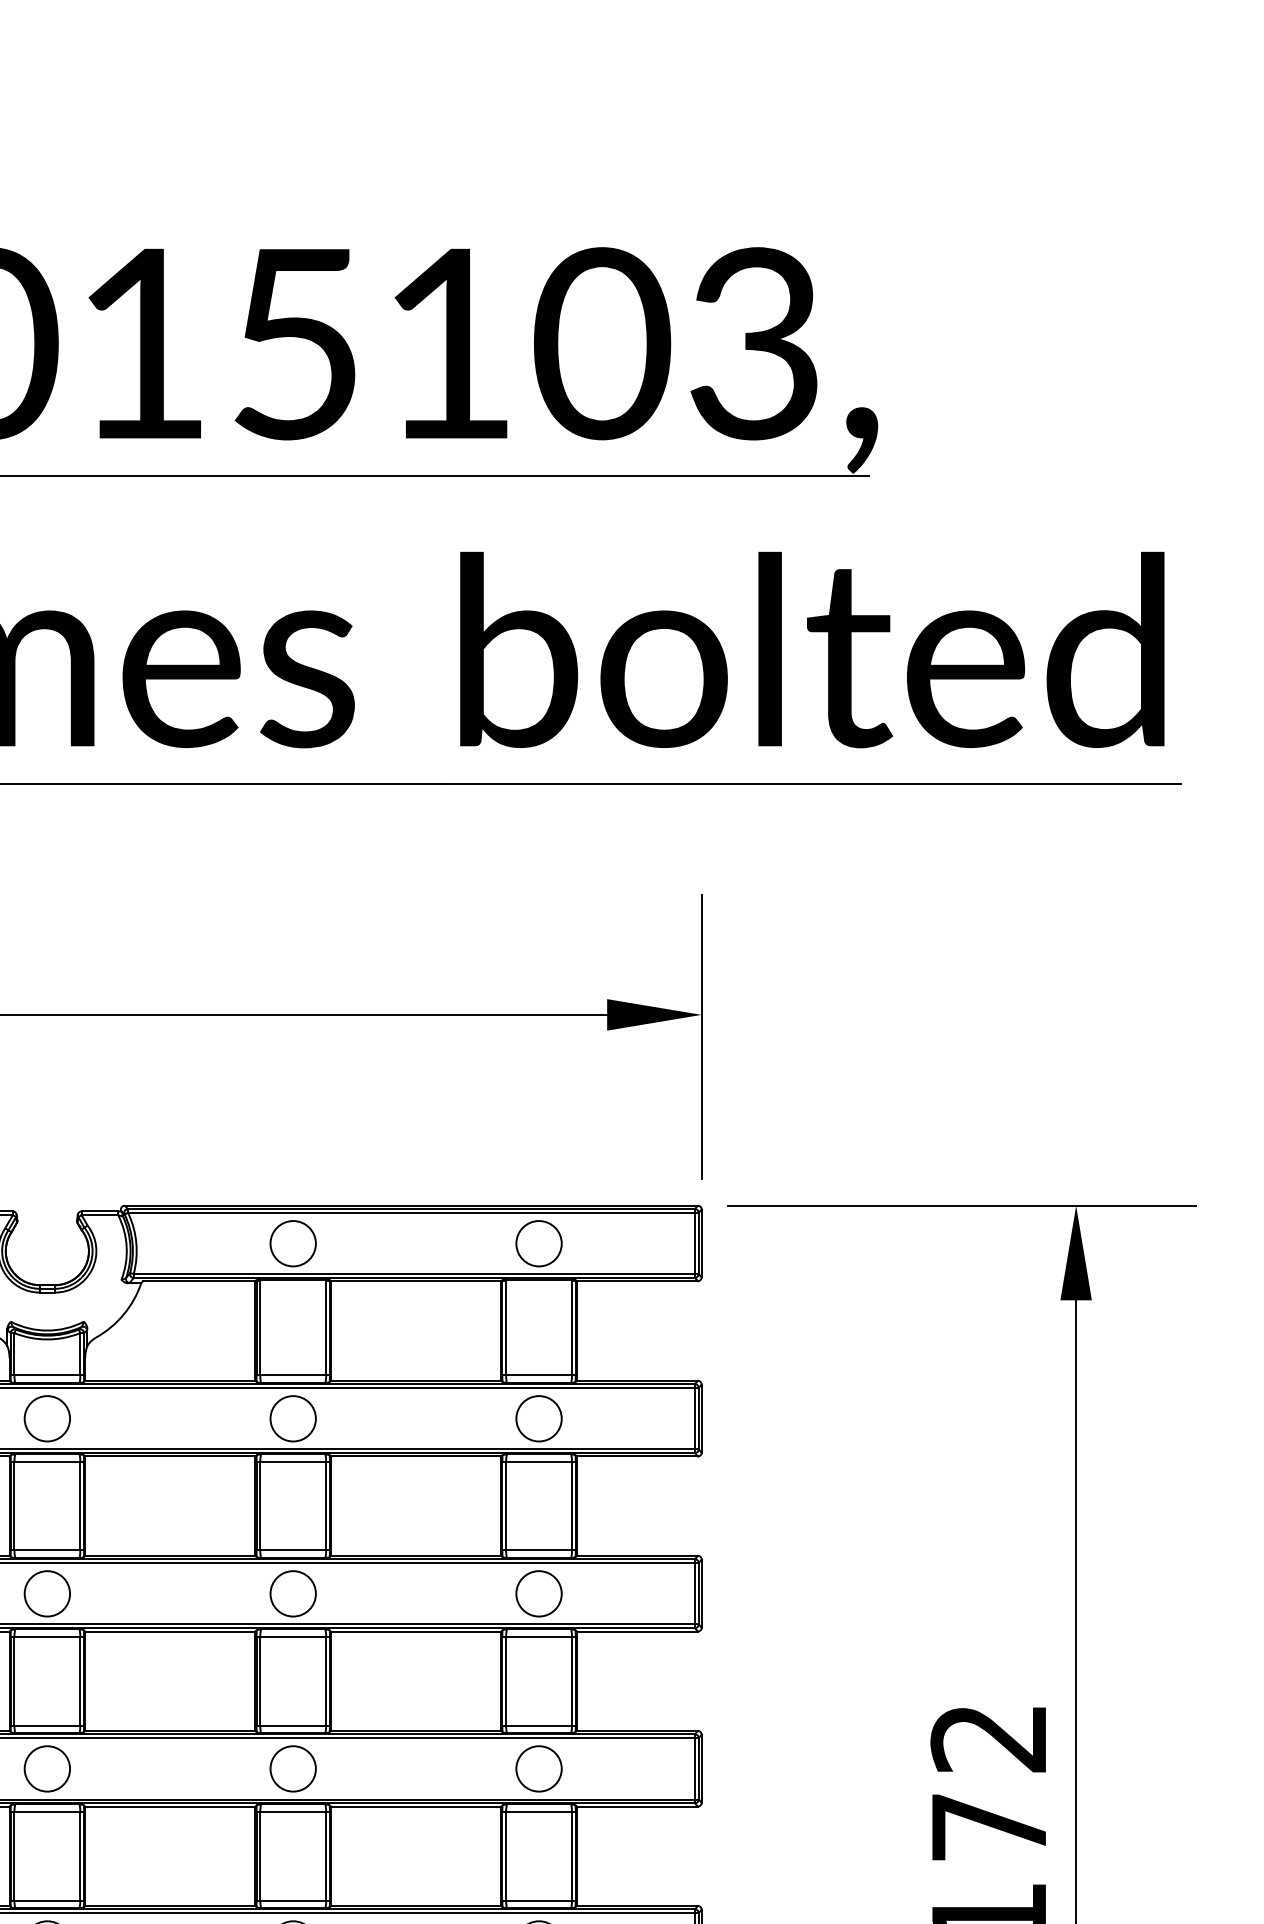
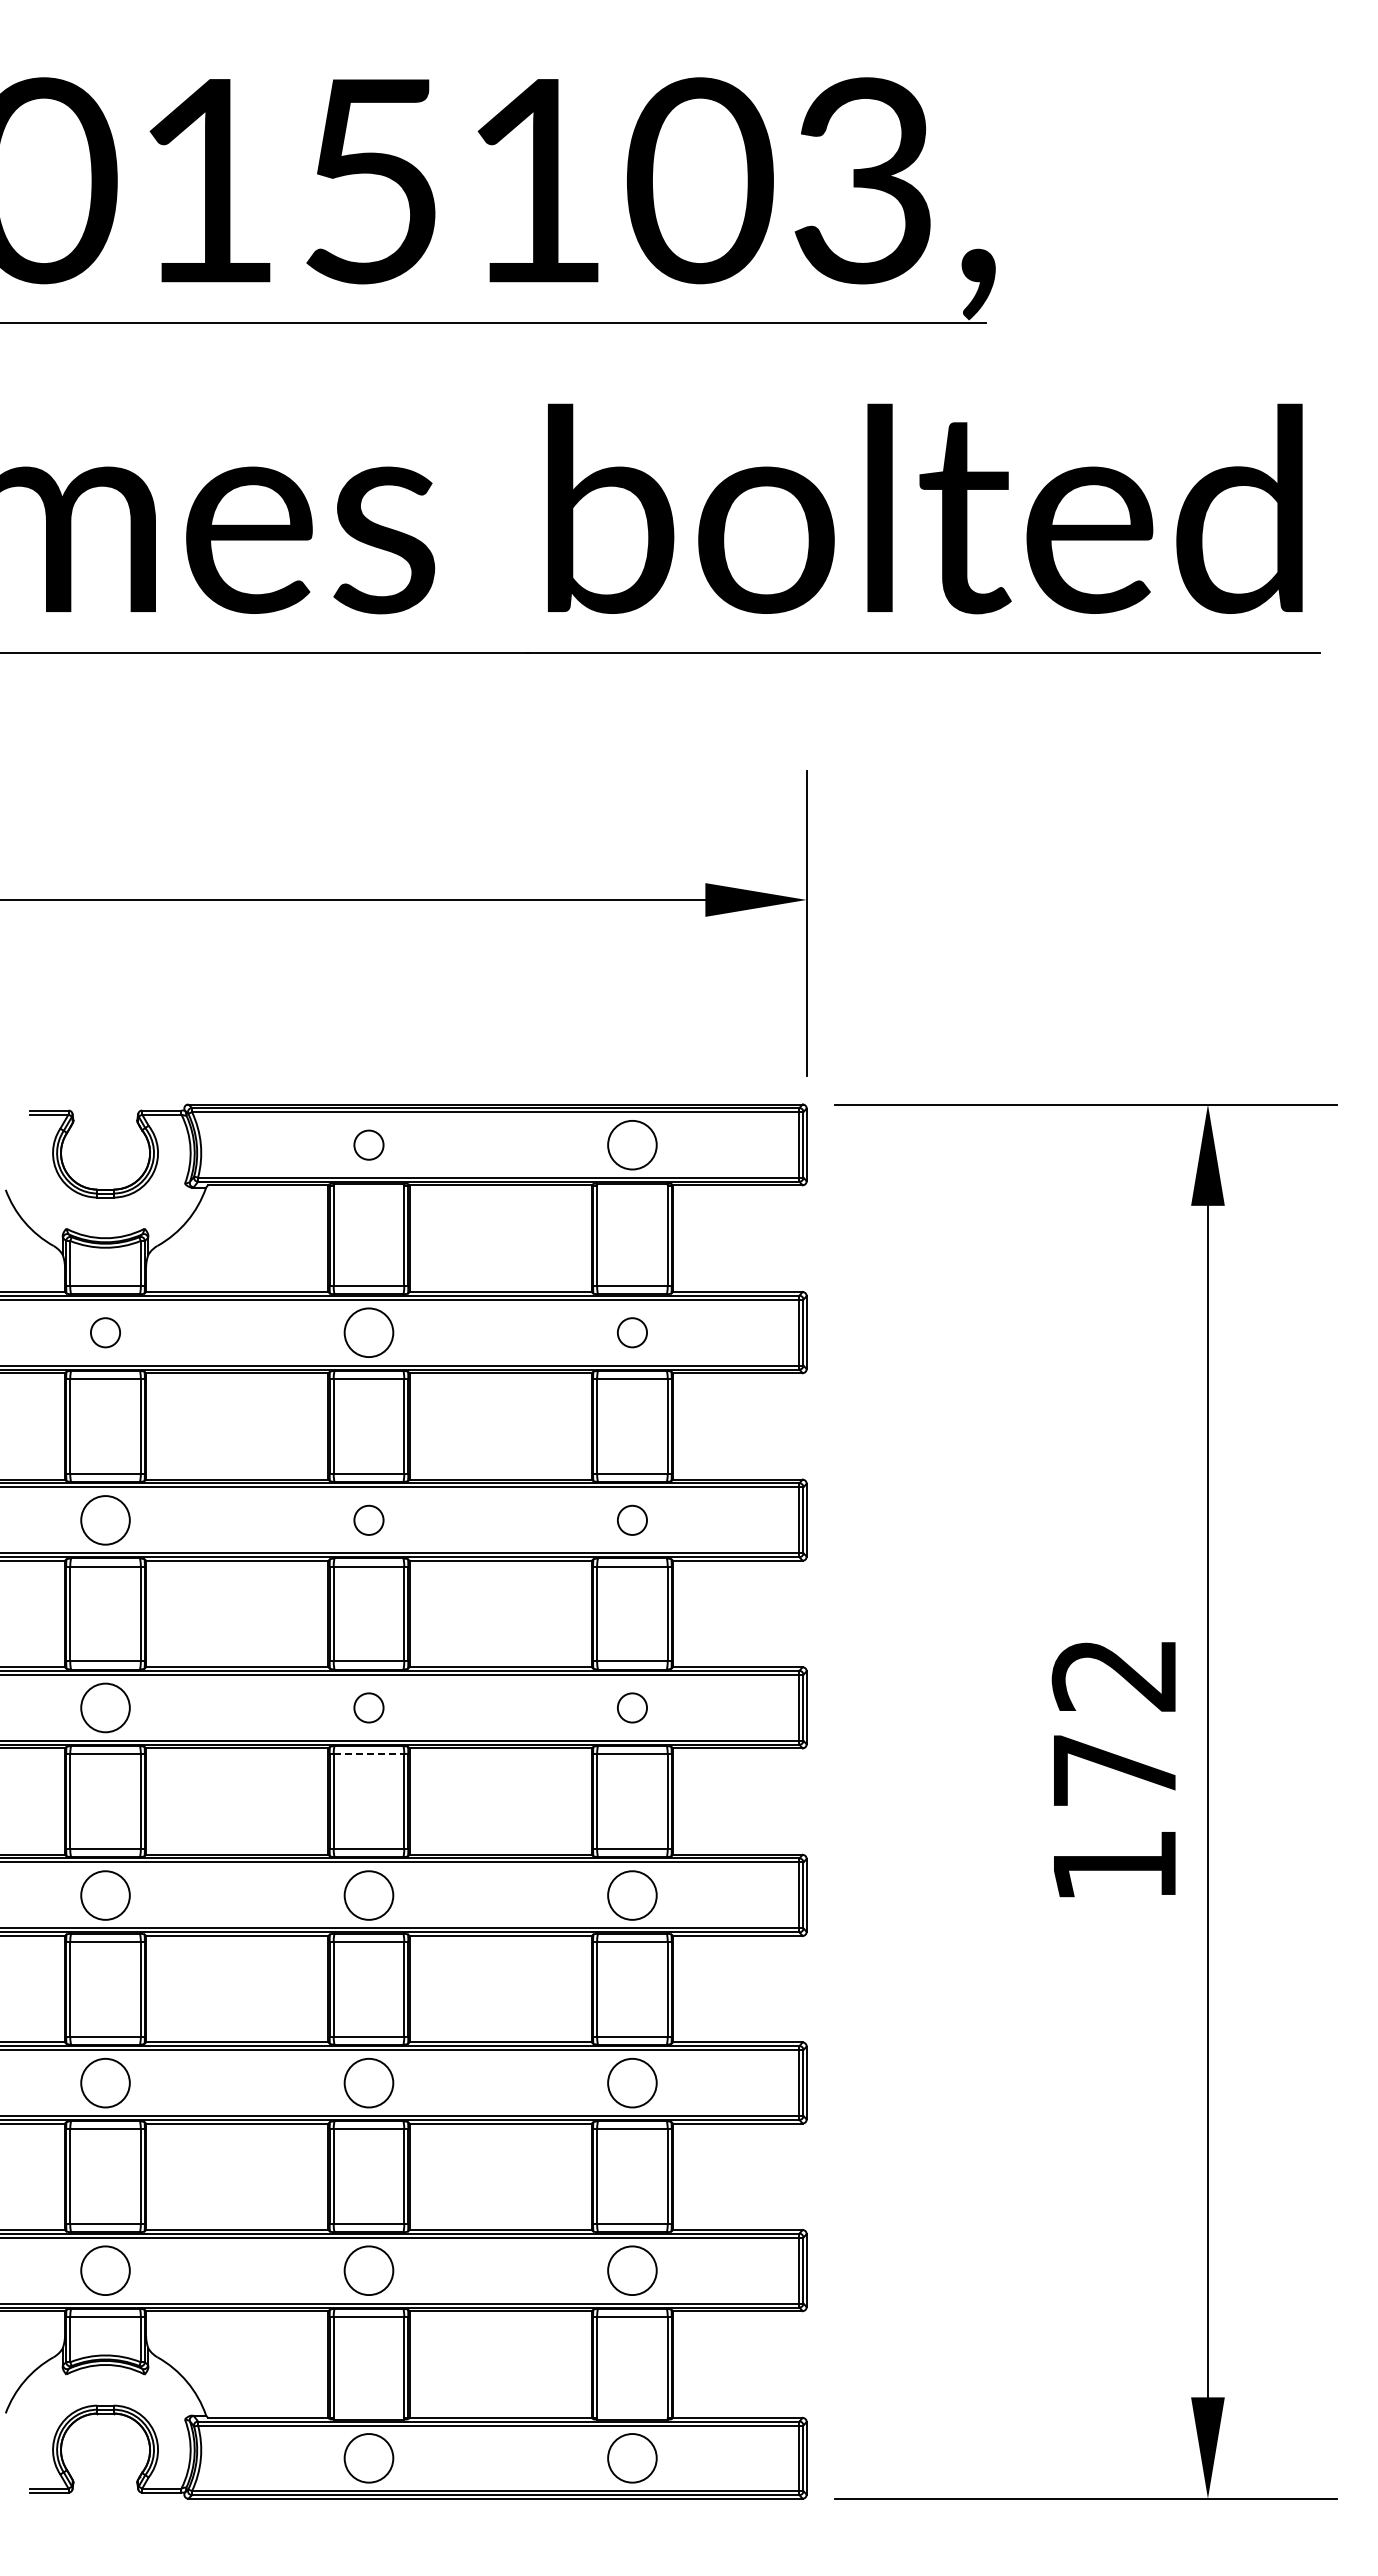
circle: (292, 1243) -> (368, 1144), size x0.6
circle: (47, 1418) -> (105, 1332), size x0.6
circle: (539, 1418) -> (632, 1332), size x0.6
circle: (292, 1593) -> (368, 1520), size x0.6
circle: (539, 1593) -> (632, 1520), size x0.6
circle: (292, 1768) -> (368, 1707), size x0.6
circle: (539, 1768) -> (632, 1707), size x0.6
line: (293, 1812) -> (369, 1754), solid -> dashed

